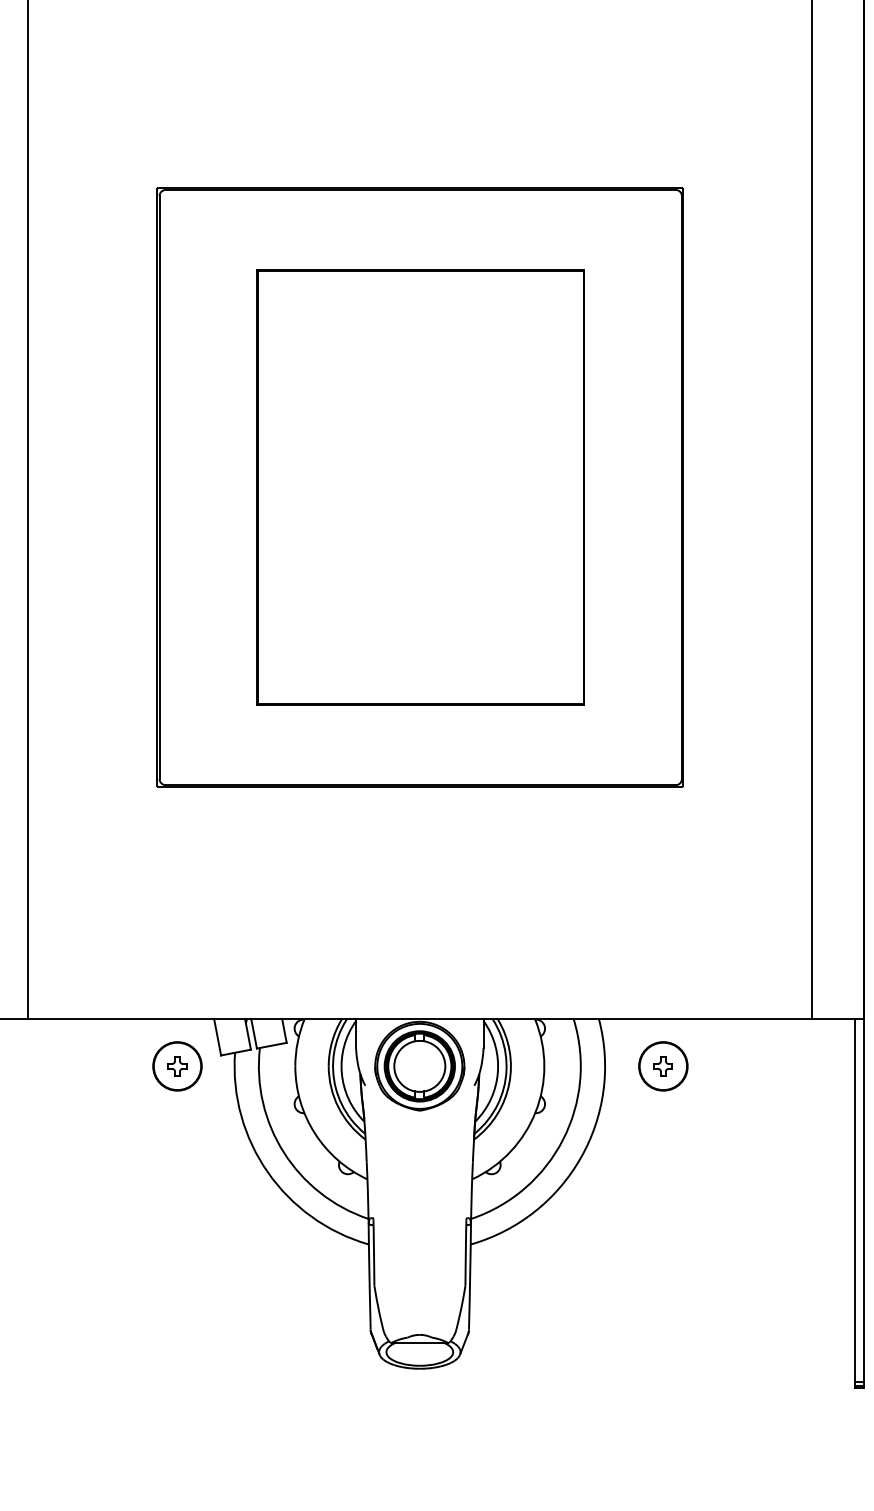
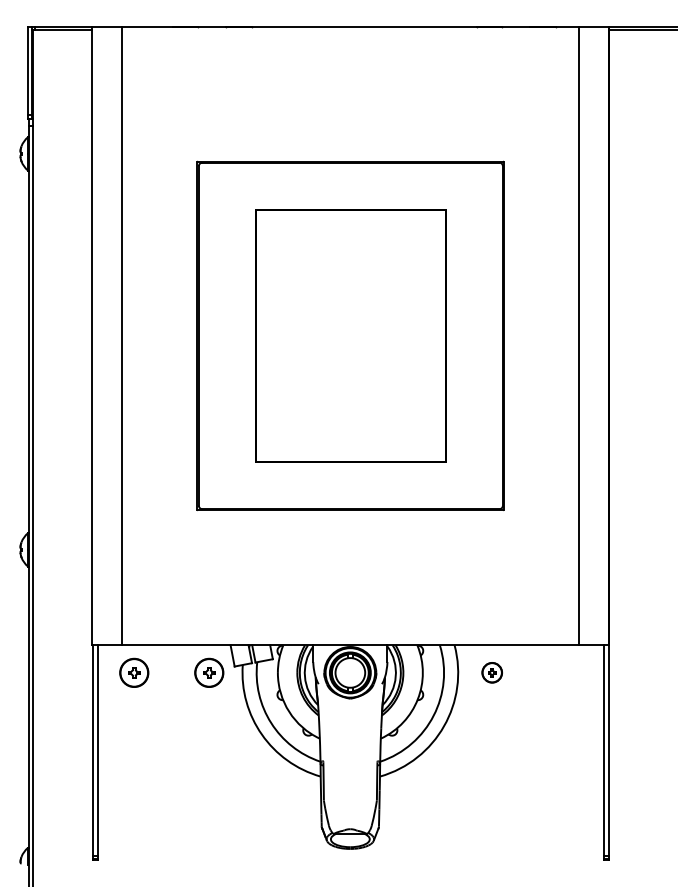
part: (49, 1065) -> (134, 672), added
part: (664, 1065) -> (492, 672), size x0.7

